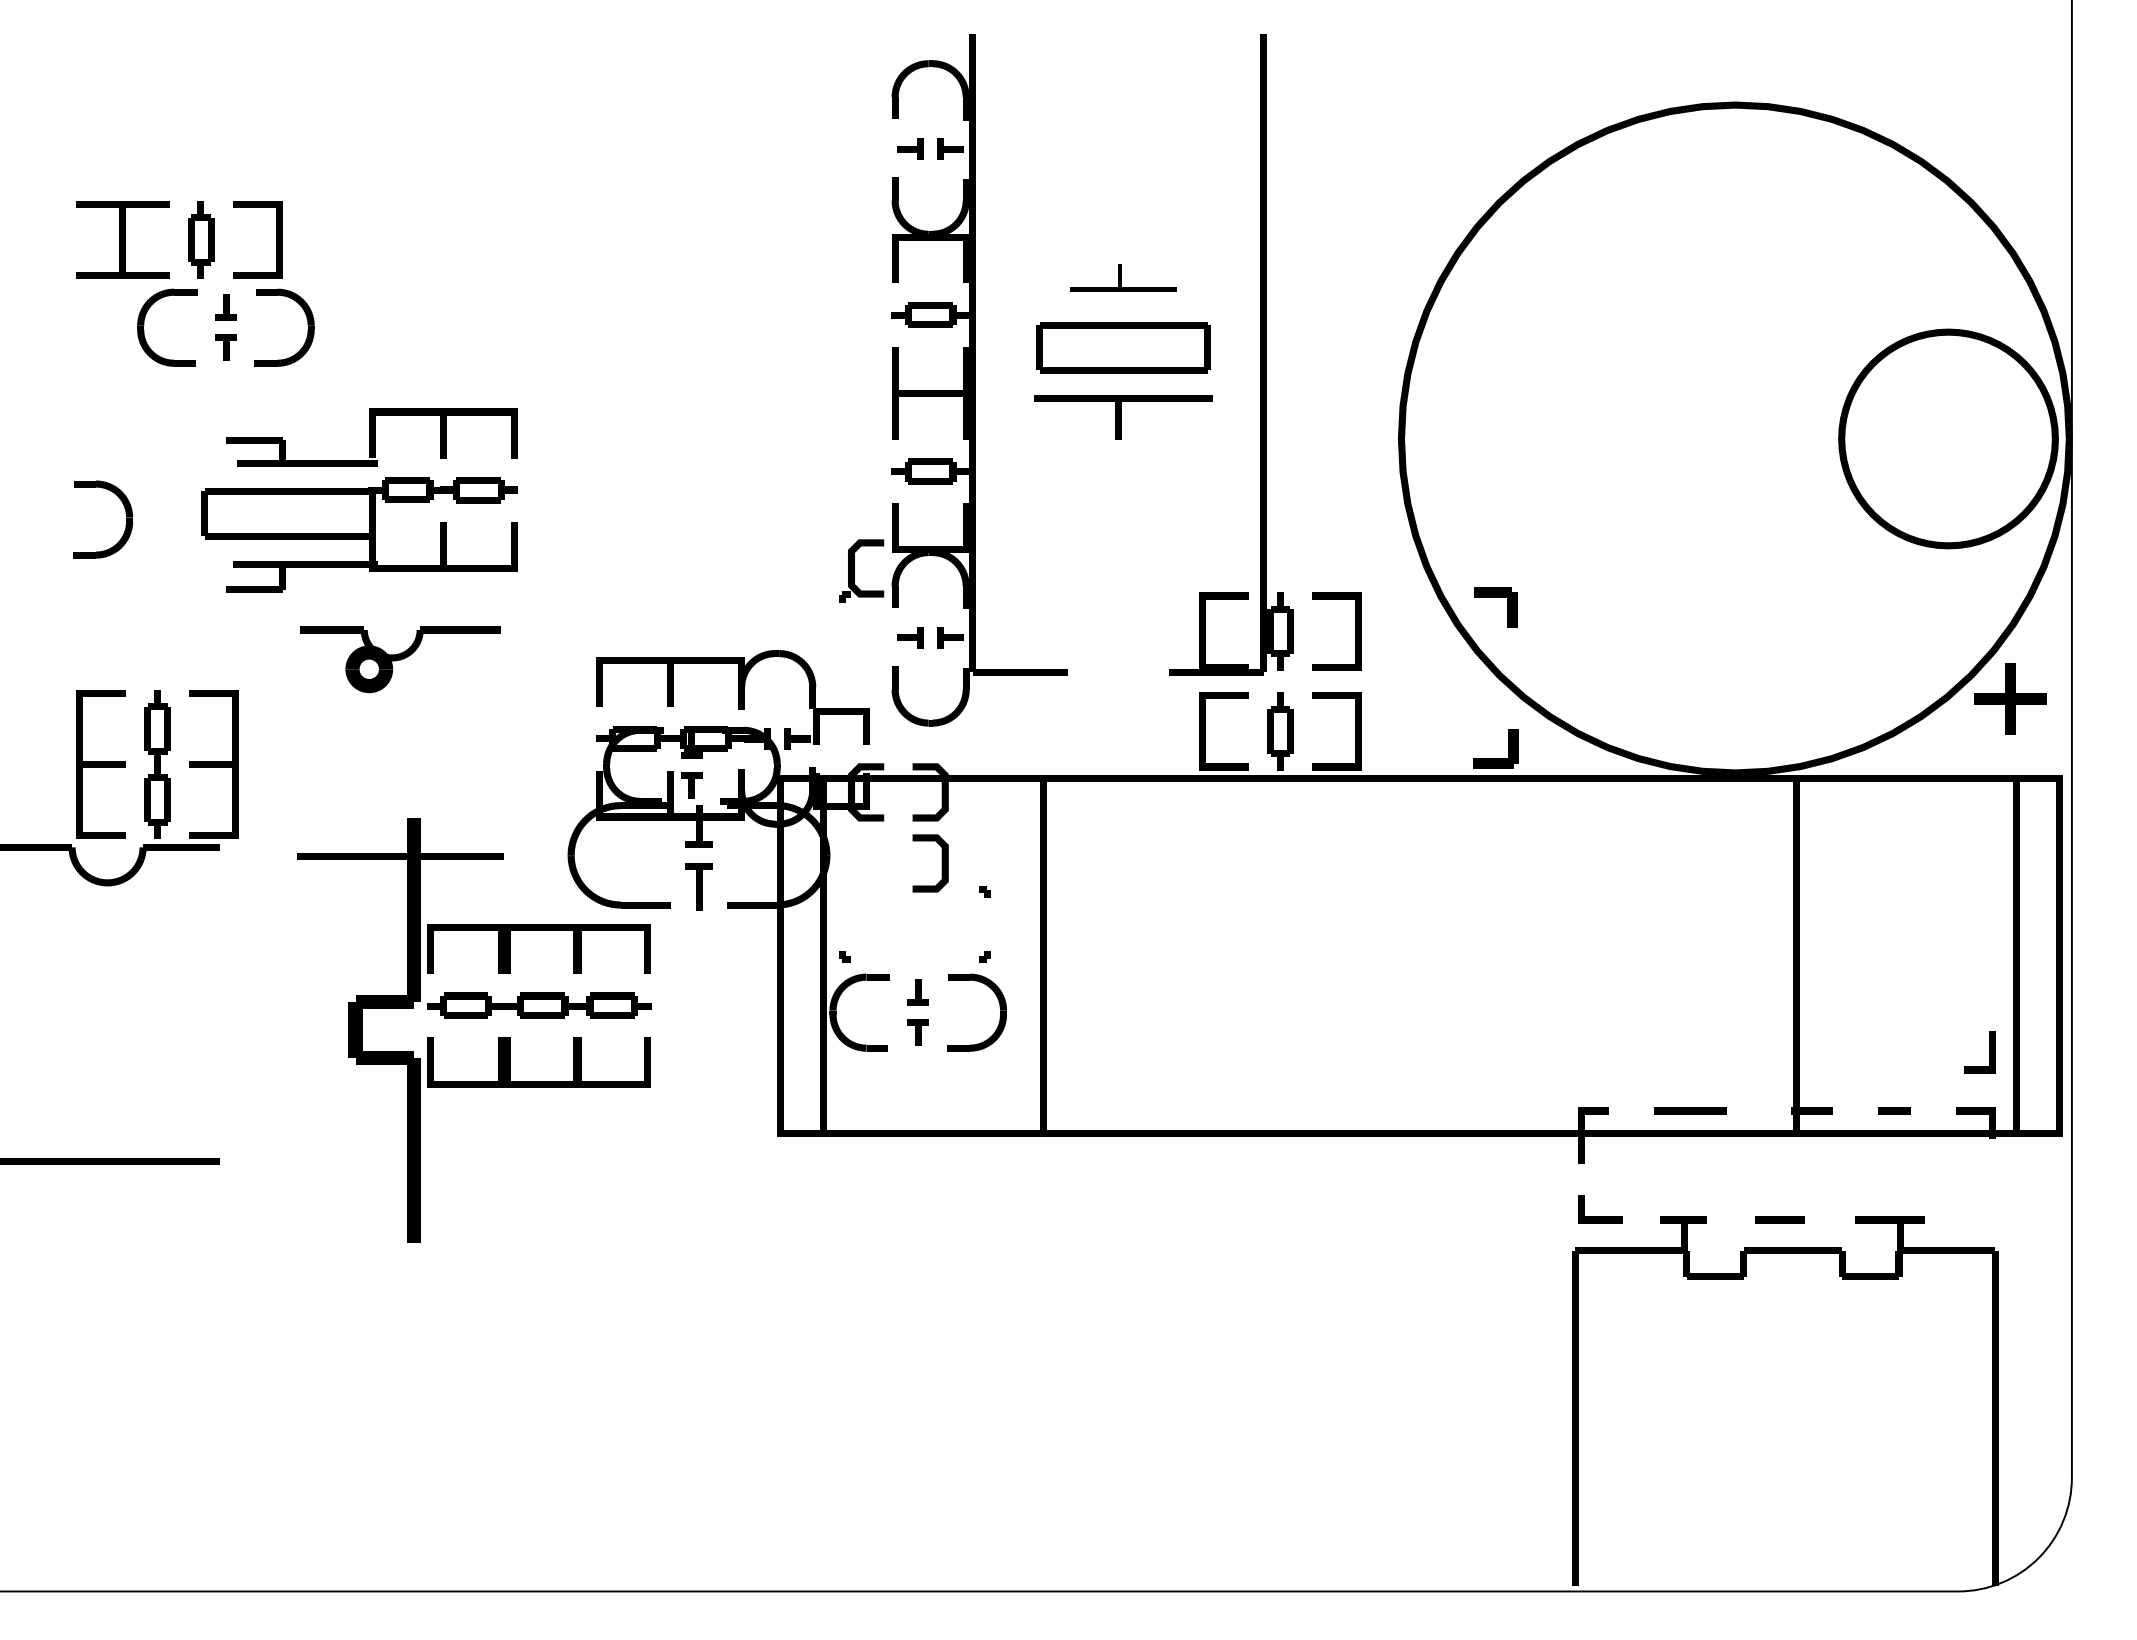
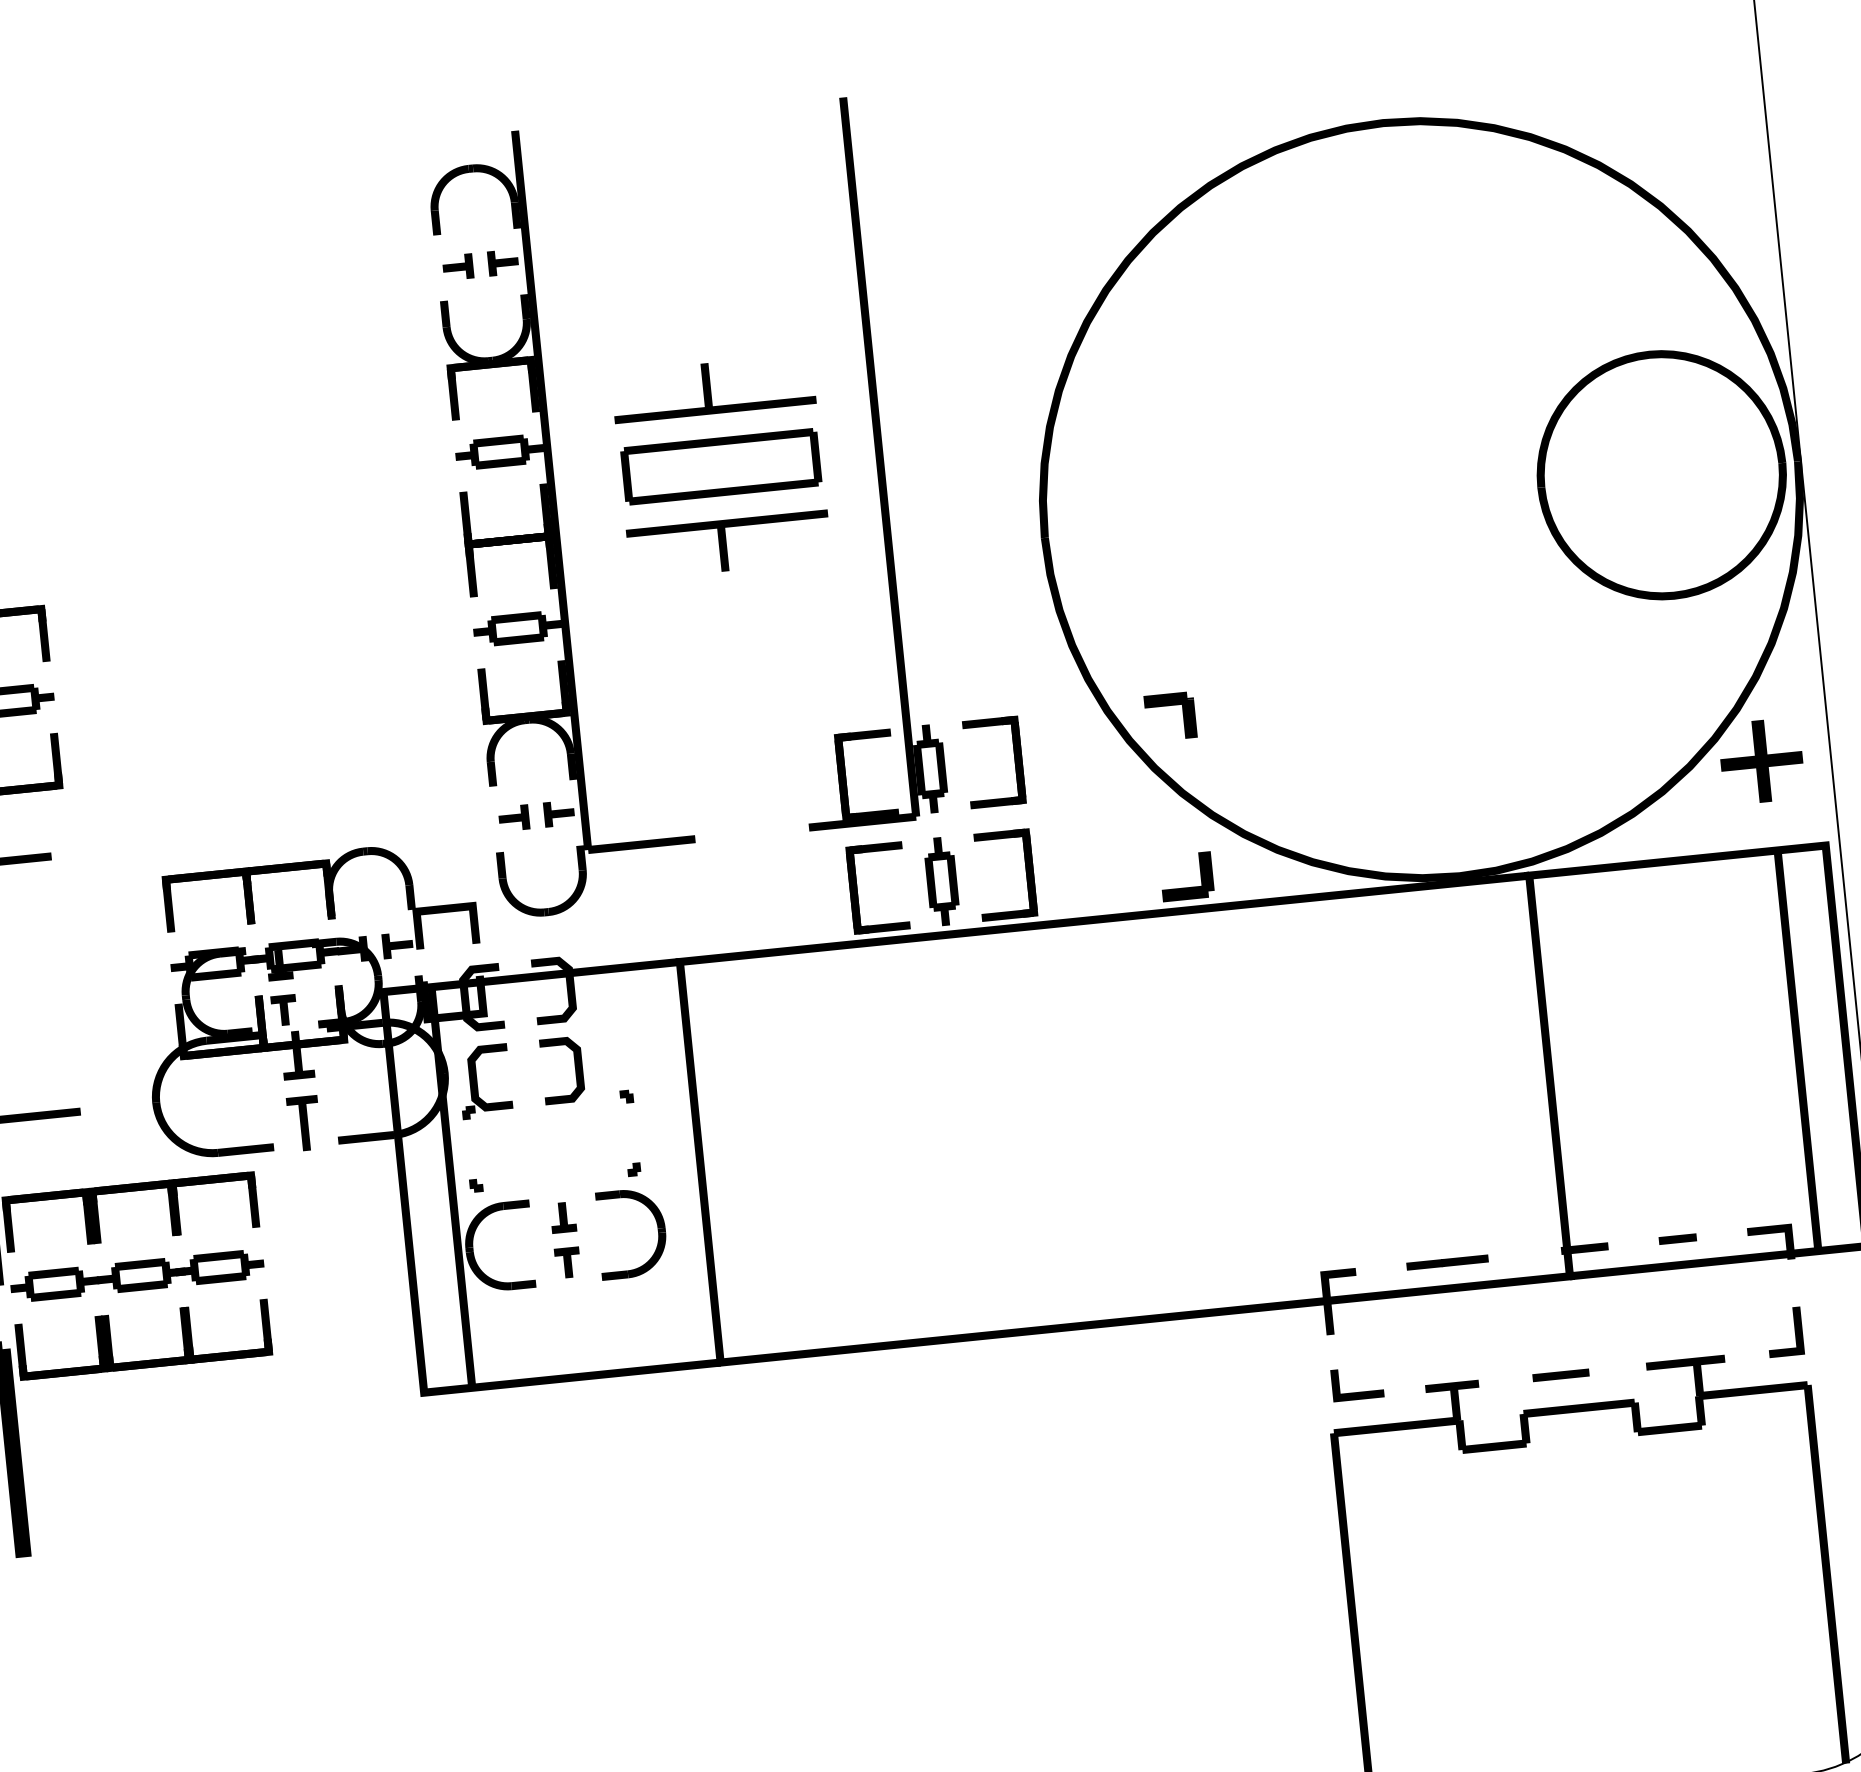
part: (1123, 277) -> (712, 387), size x1.67
part: (854, 570) -> (476, 1081), moved
line: (1989, 1052) -> (1795, 1331), moved

